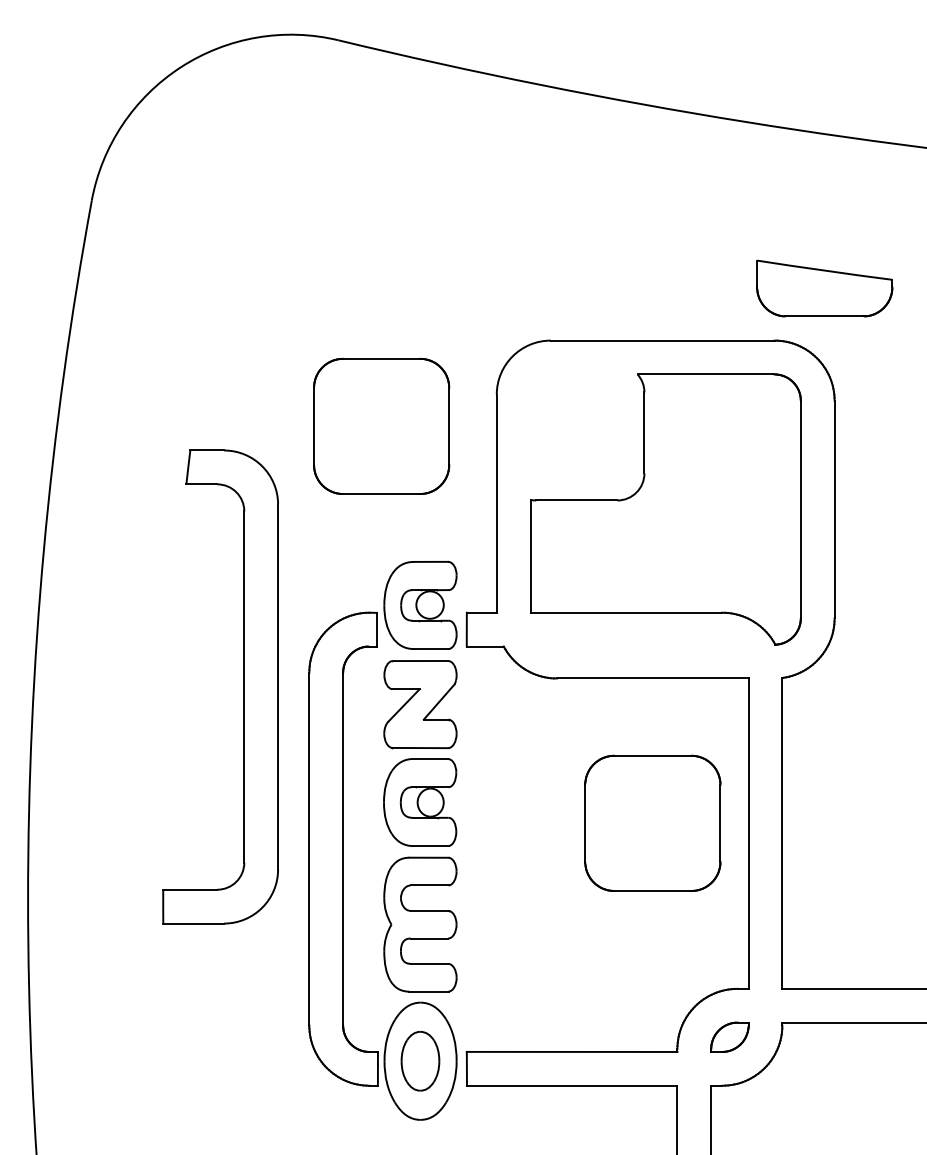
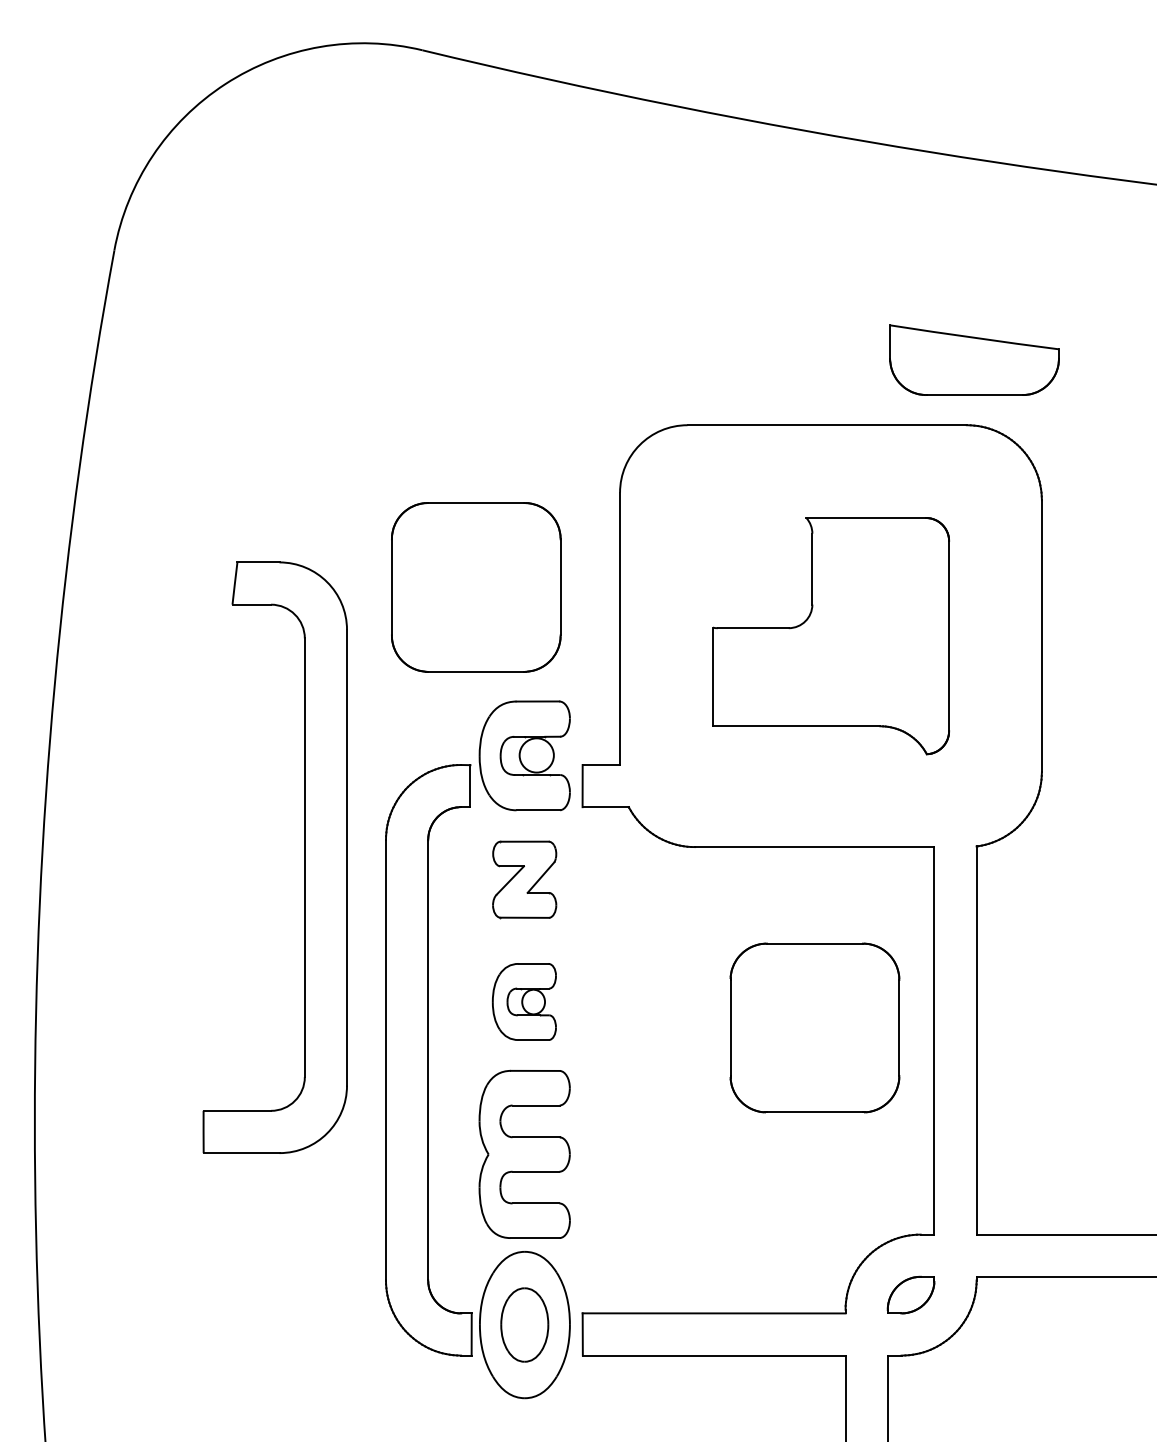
part: (824, 287) -> (974, 359), moved
part: (381, 426) -> (476, 587), moved
part: (665, 509) -> (830, 635), size x0.7
part: (420, 704) -> (524, 879), size x0.7
part: (420, 802) -> (524, 1001), size x0.7

